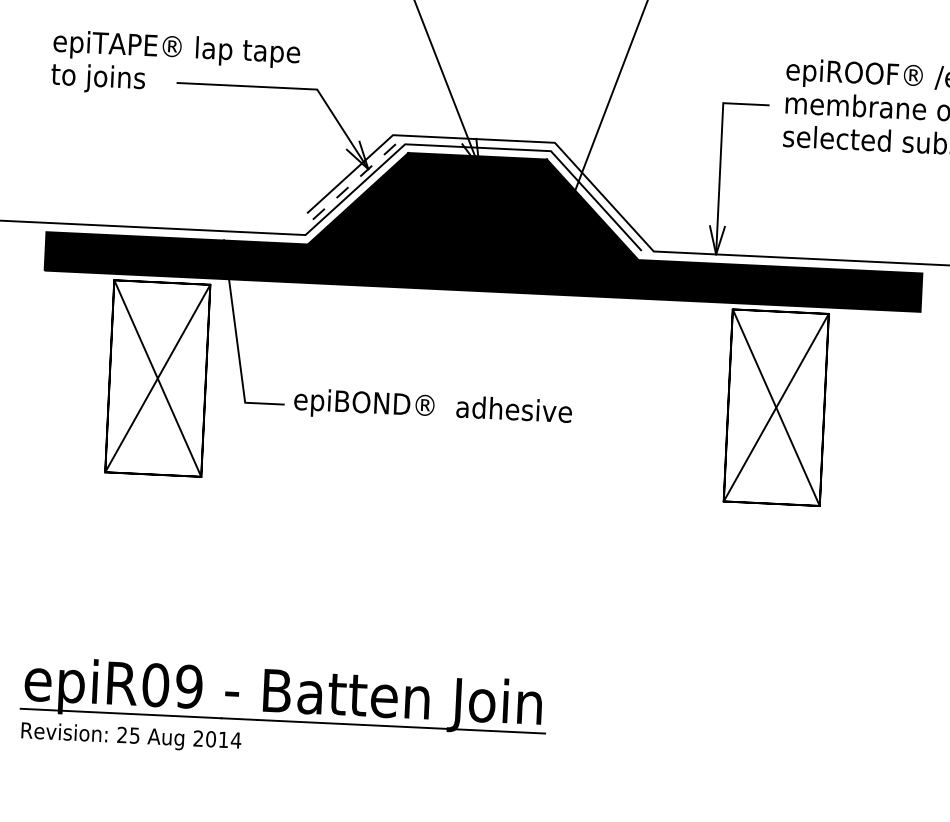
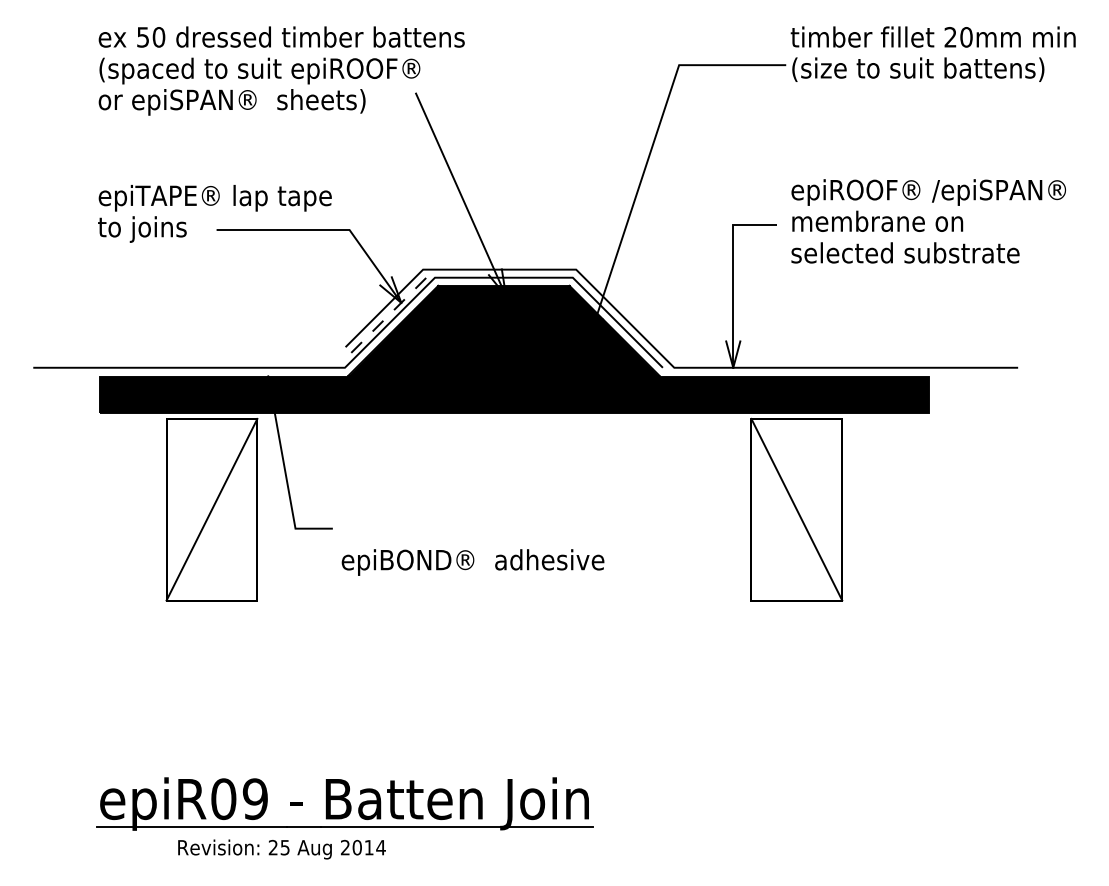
line: (157, 378) -> (211, 509), removed
line: (775, 407) -> (796, 509), removed
text: (432, 408) -> (472, 562), moved
text: (130, 737) -> (281, 849), moved

